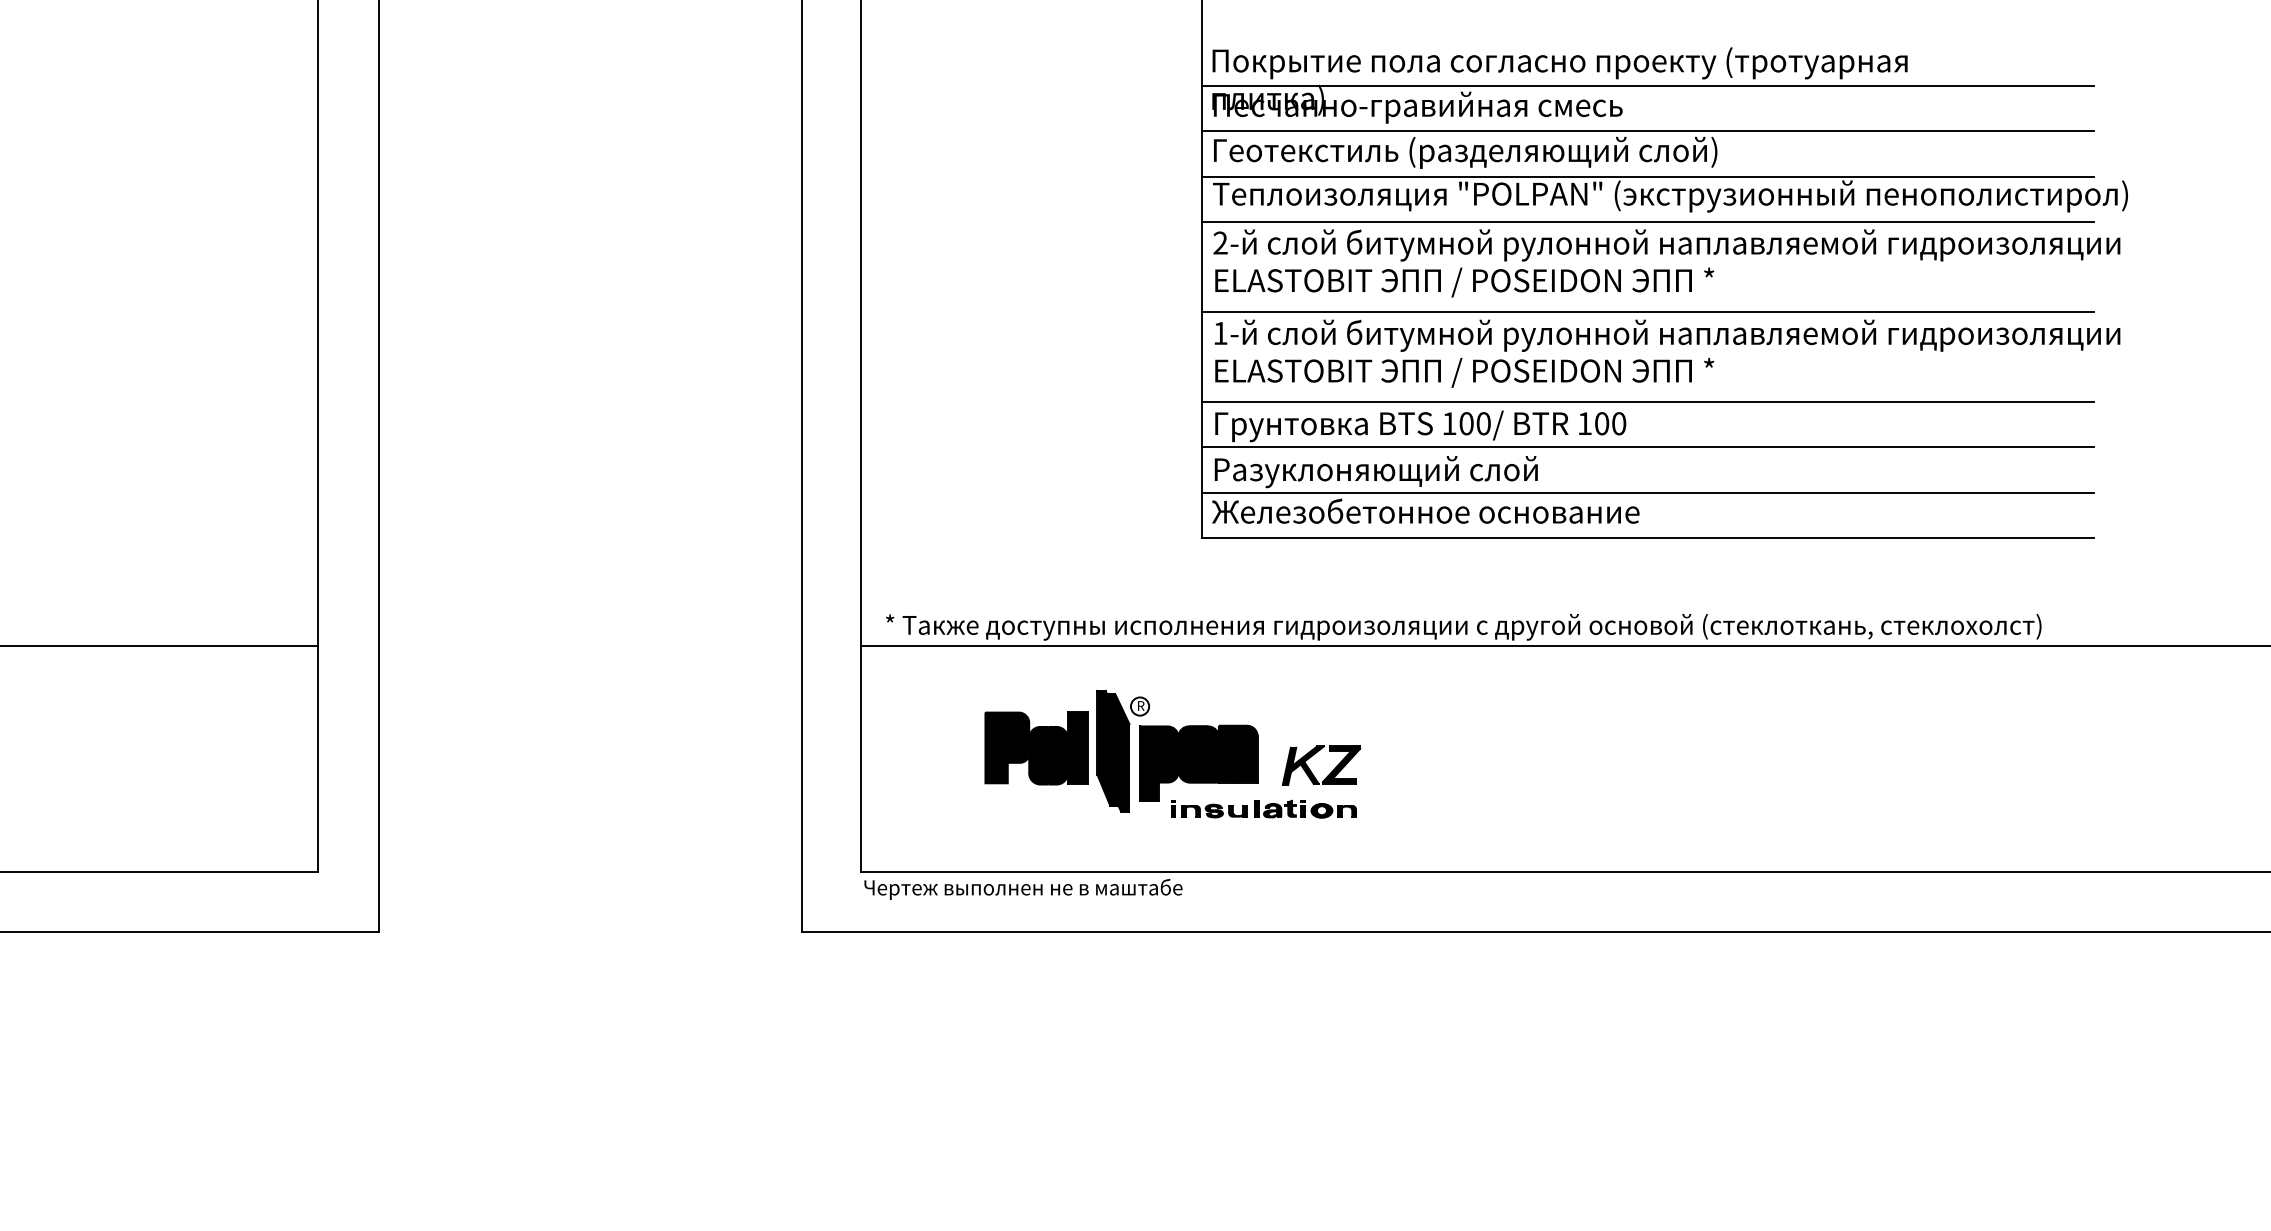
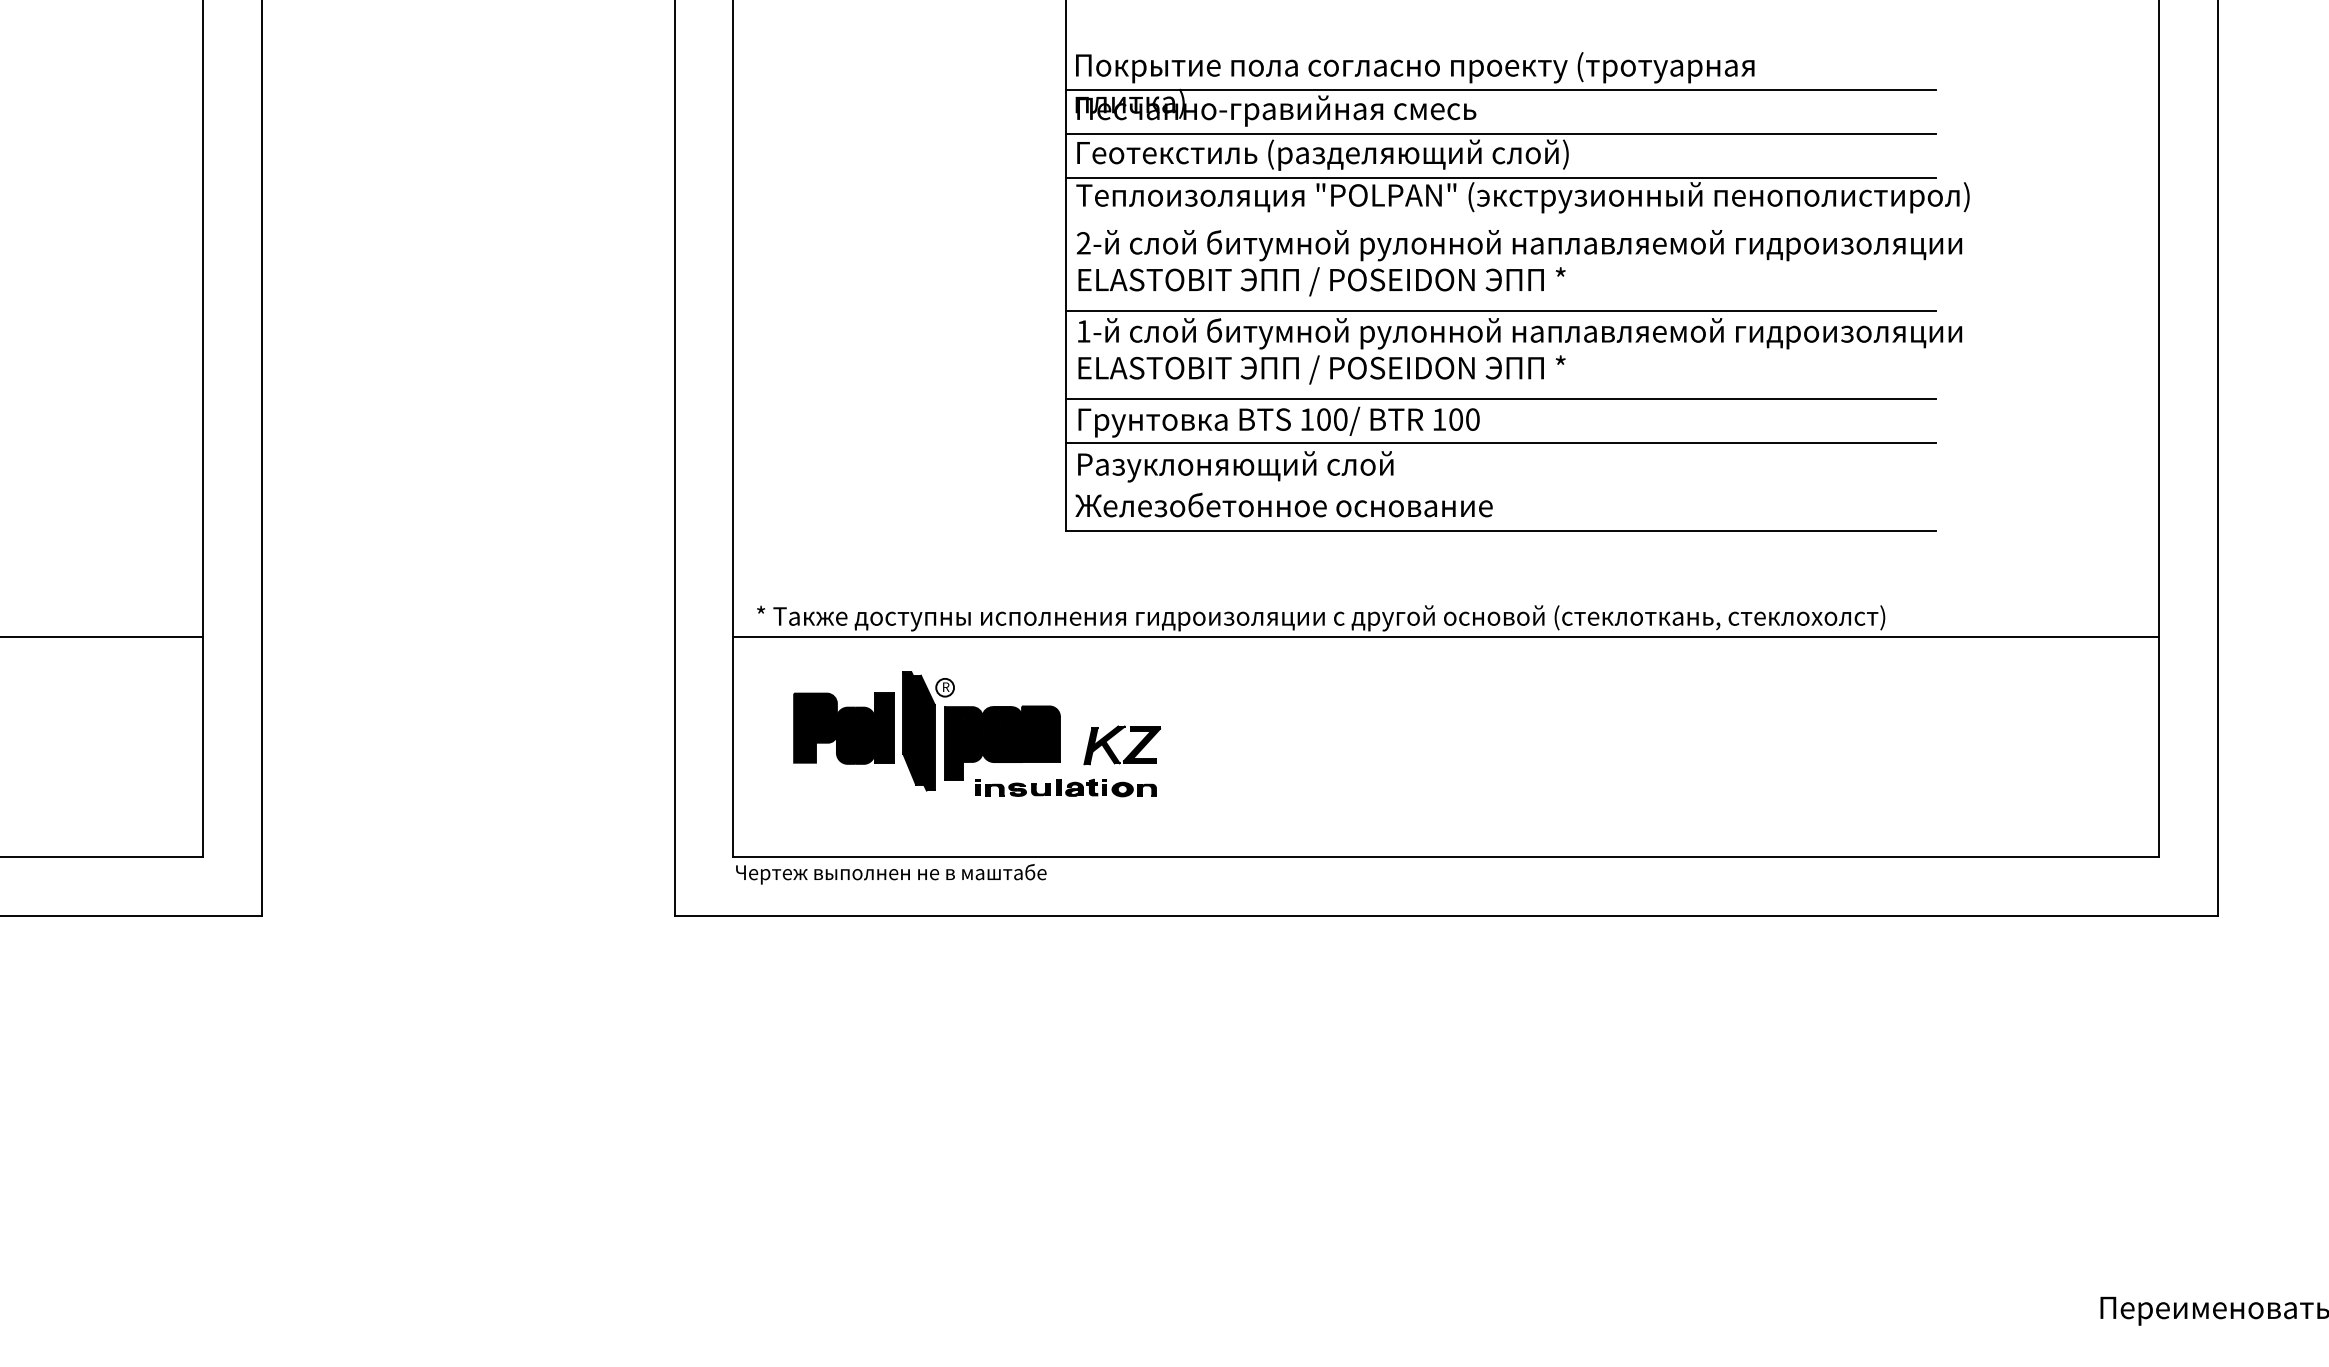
line: (1647, 221) -> (1500, 222), removed
line: (1647, 492) -> (1500, 486), removed
part: (1173, 754) -> (977, 734), moved

